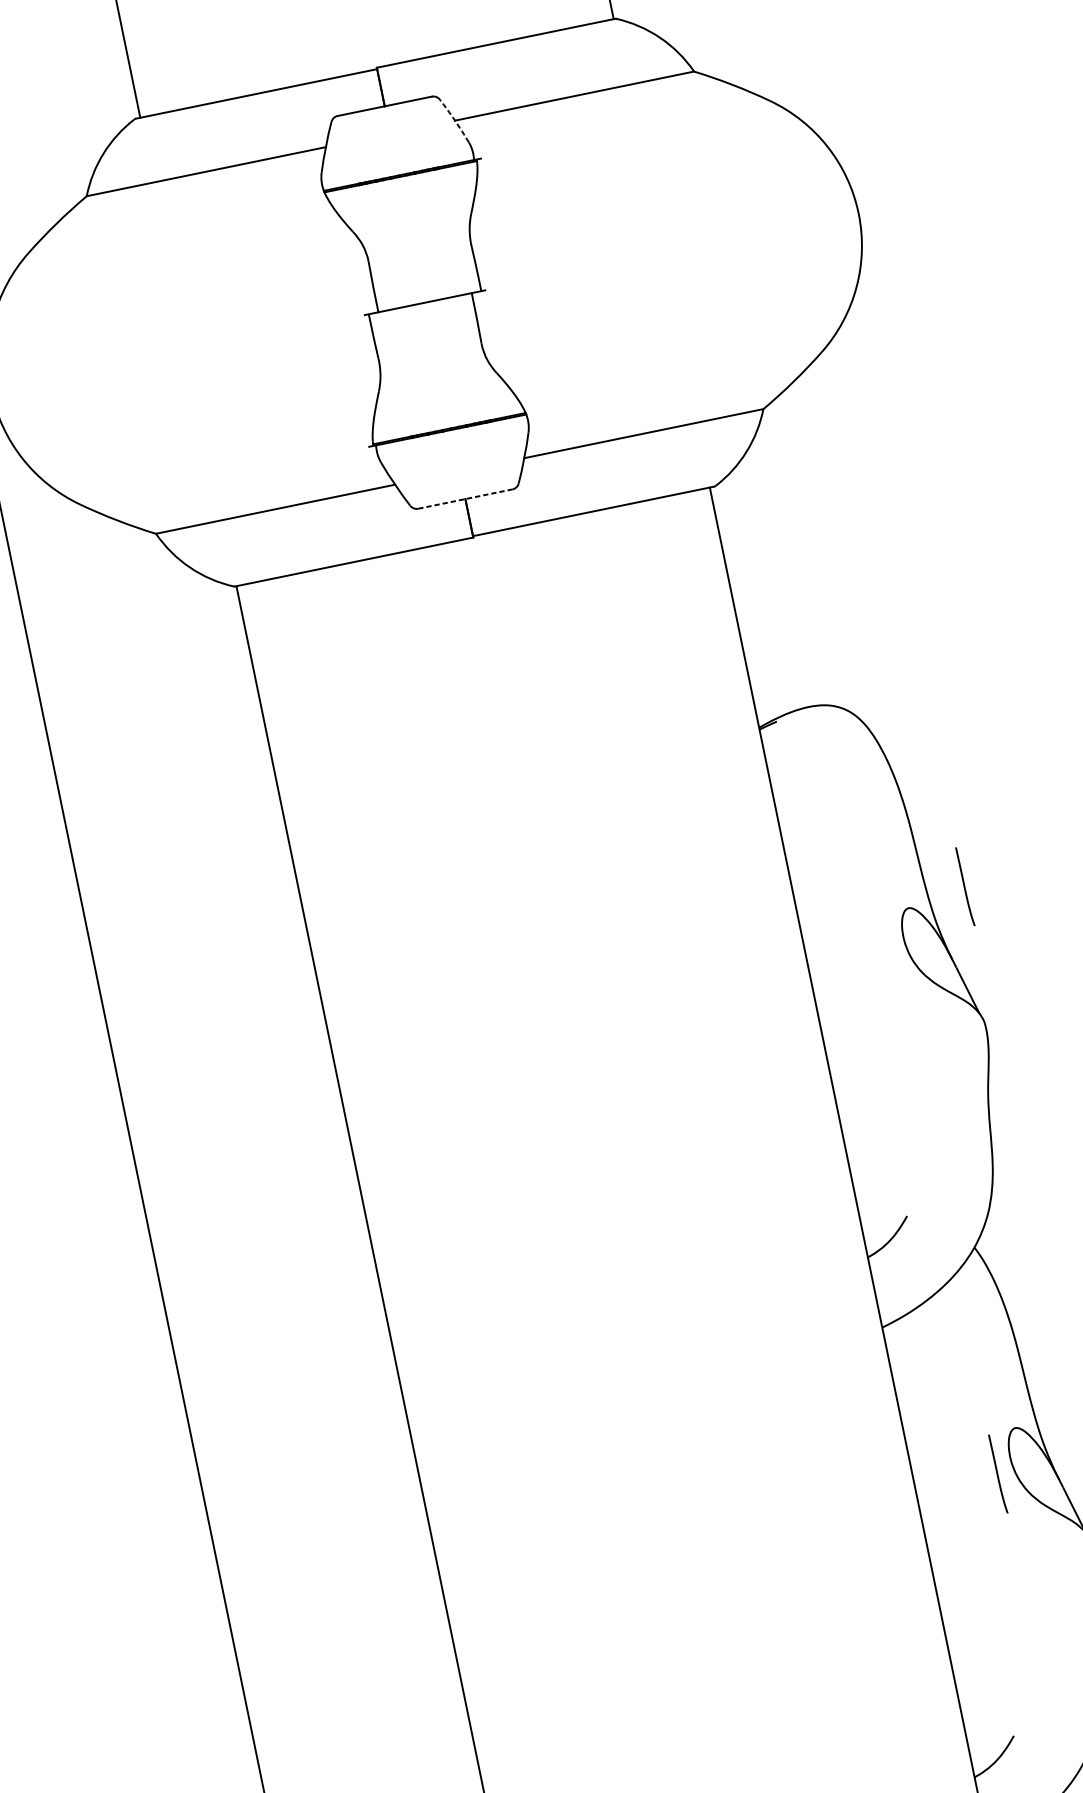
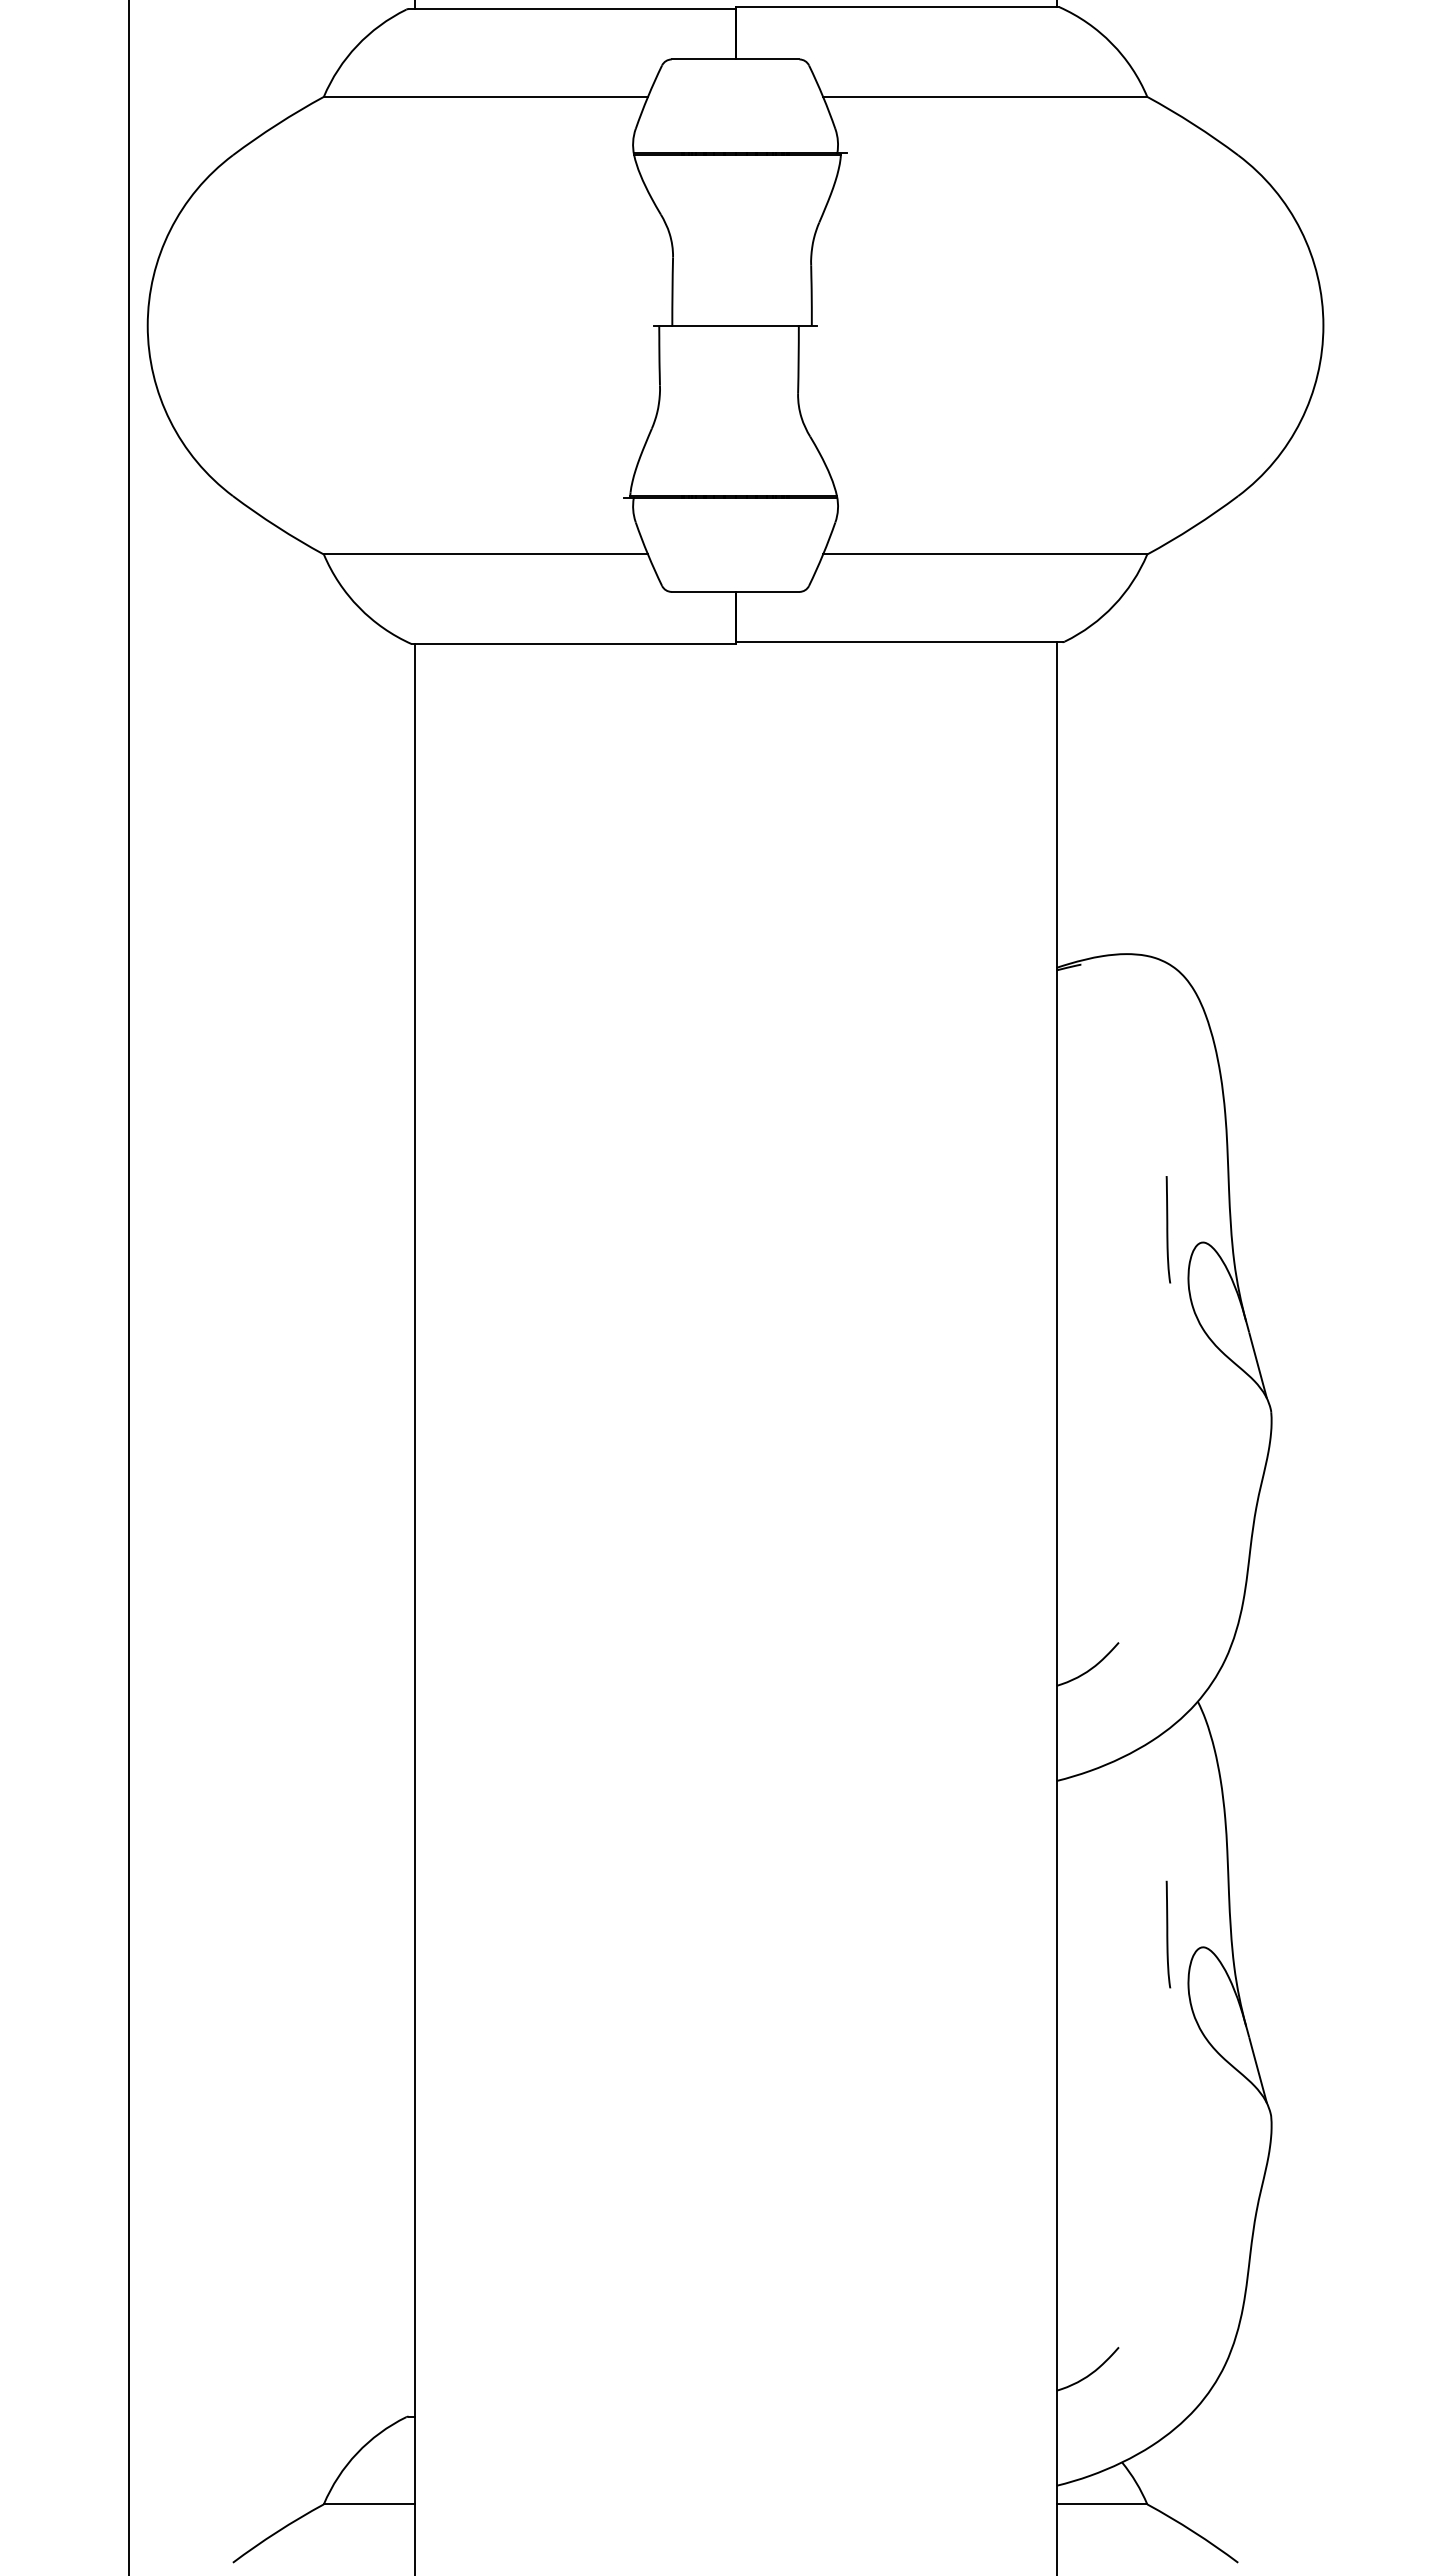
arc: (455, 120) -> (823, 96), dashed -> solid
line: (465, 498) -> (735, 591), dashed -> solid
curve: (965, 886) -> (1168, 1229), moved
curve: (998, 1474) -> (1168, 1934), moved

